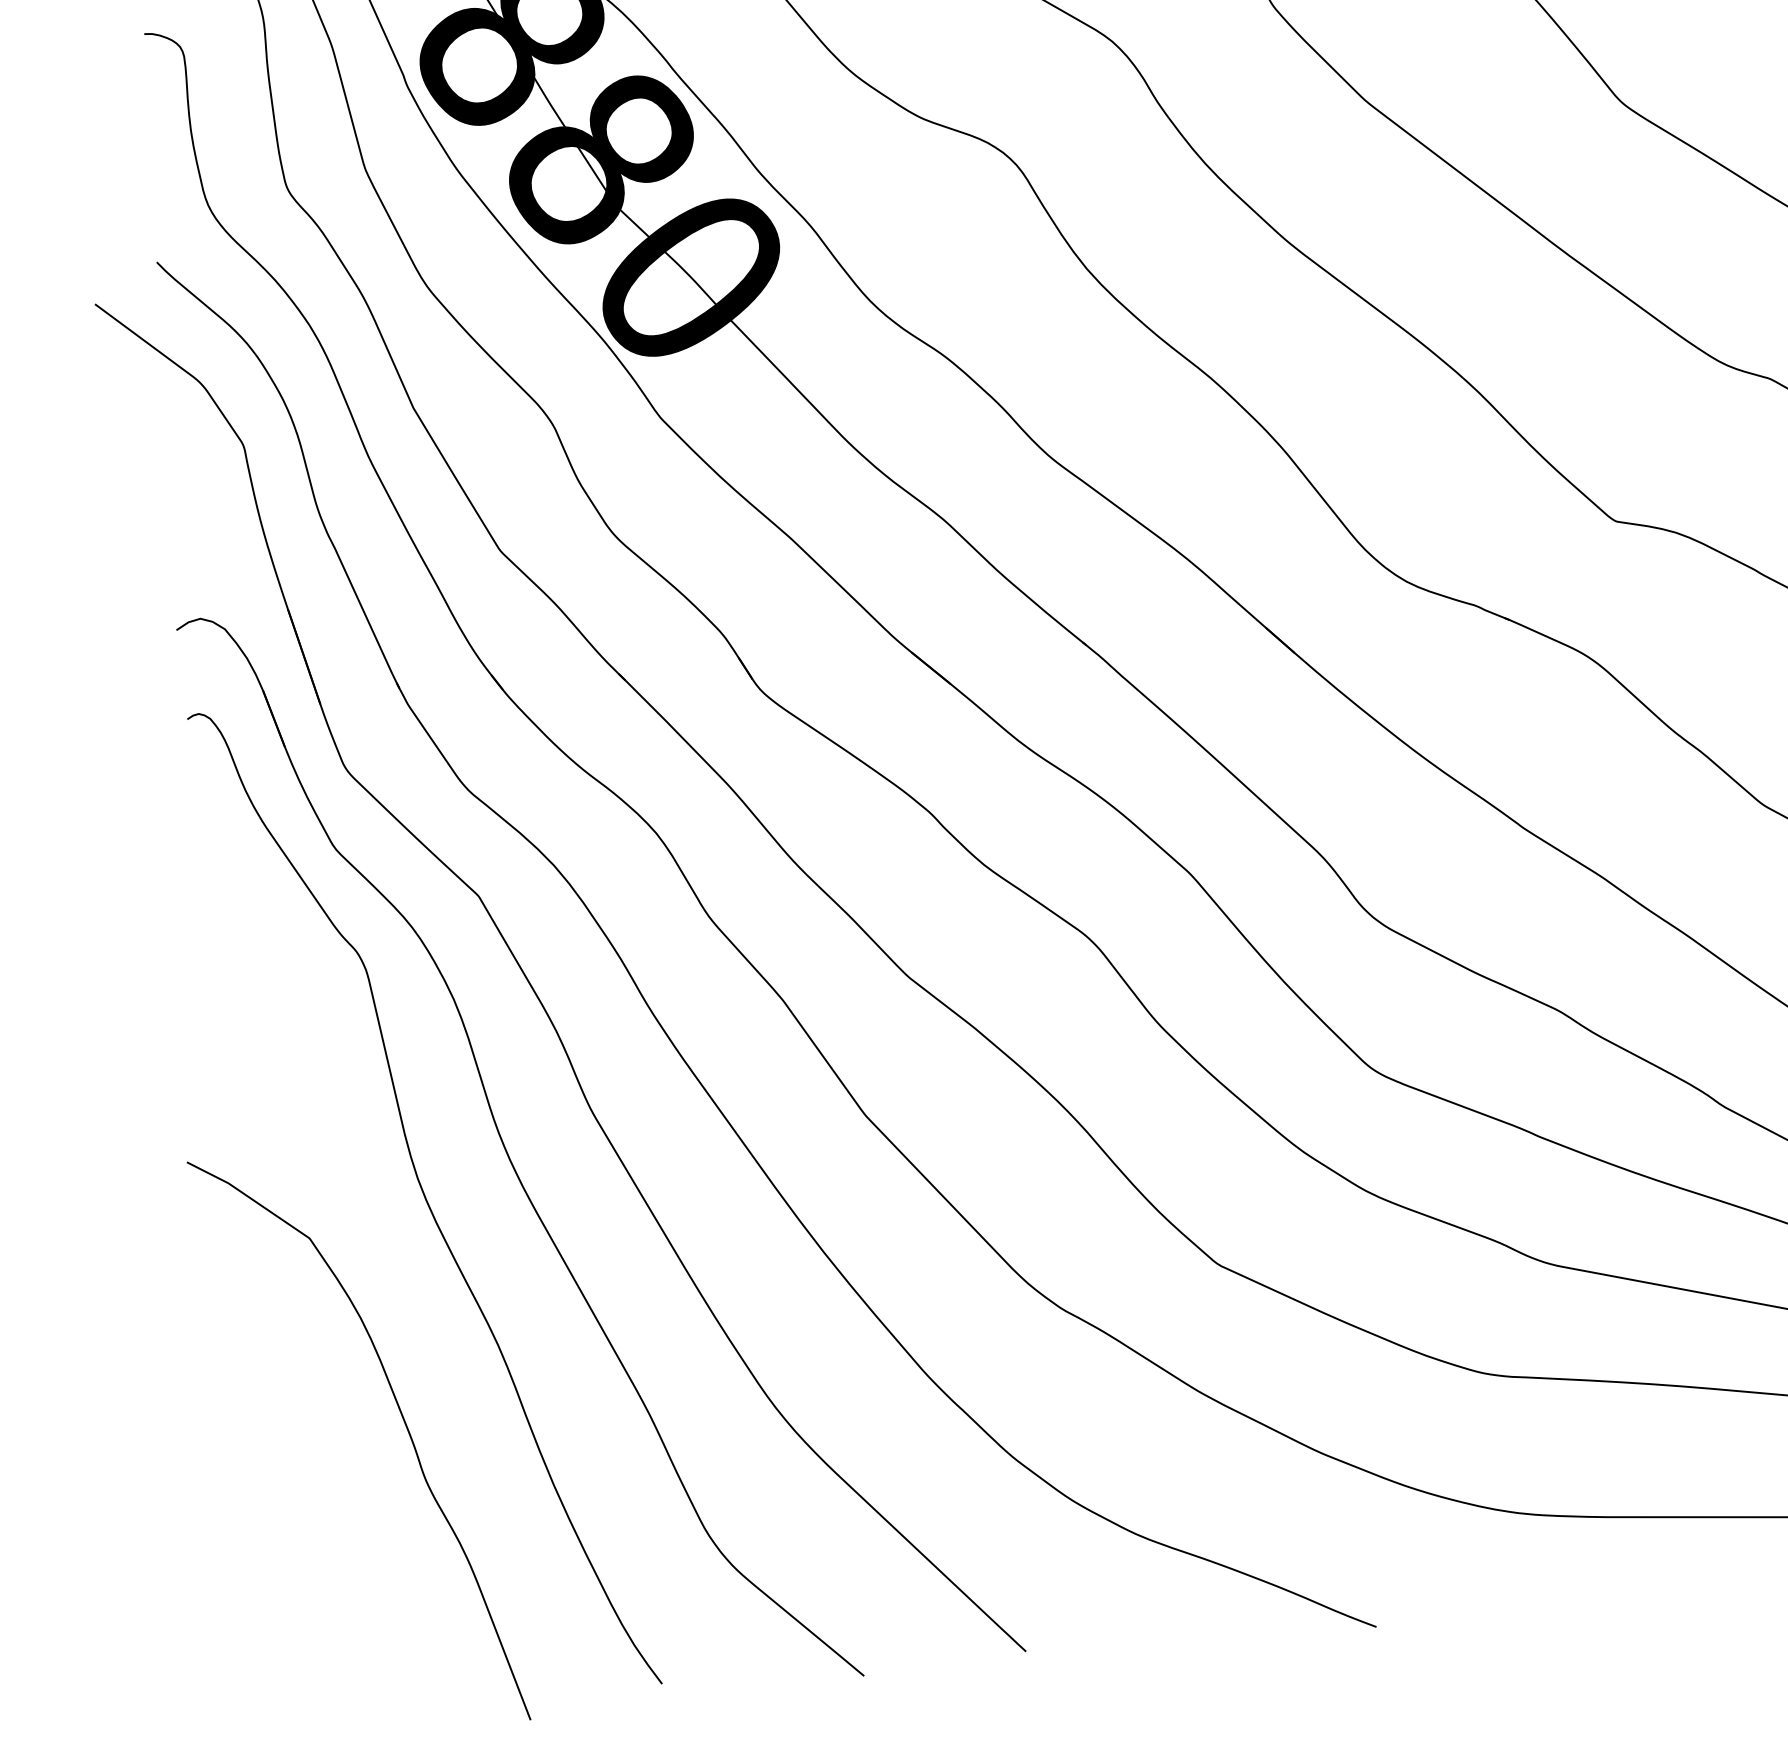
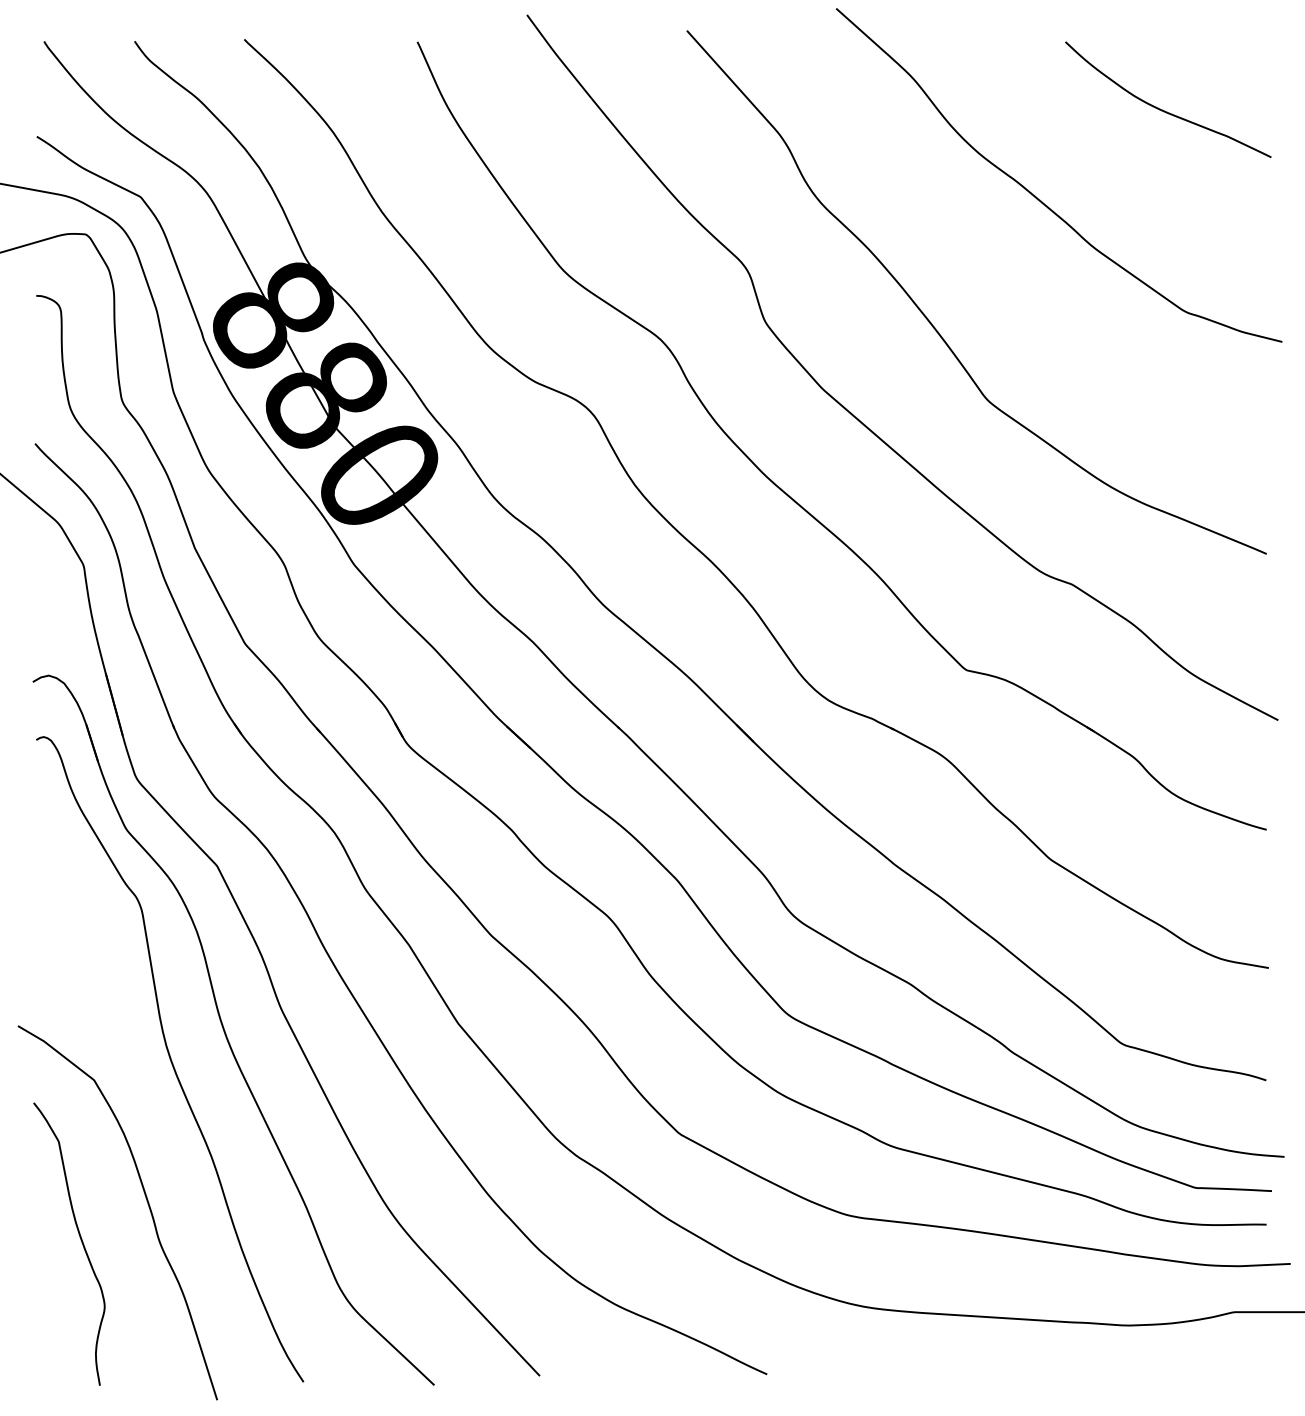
curve: (304, 1487) -> (80, 1240), added

